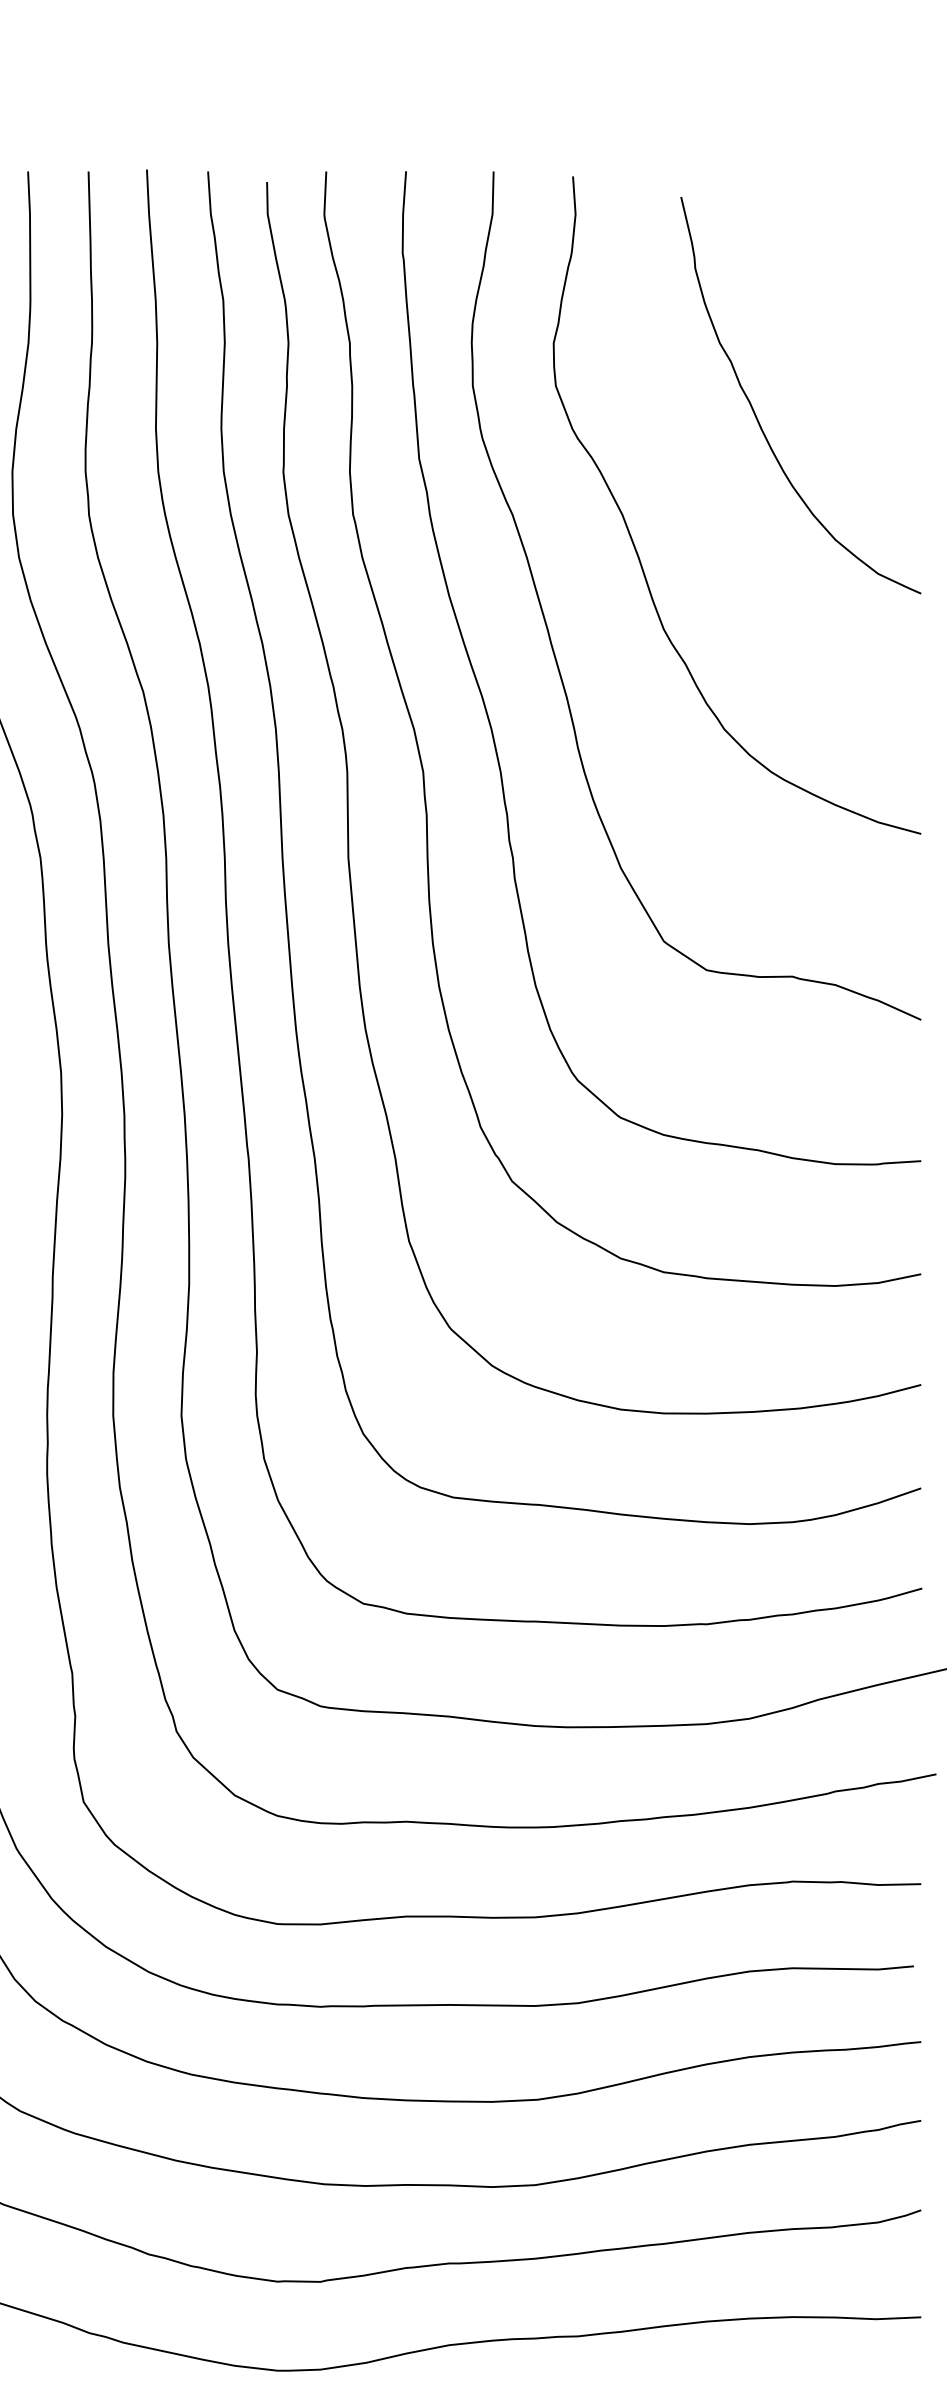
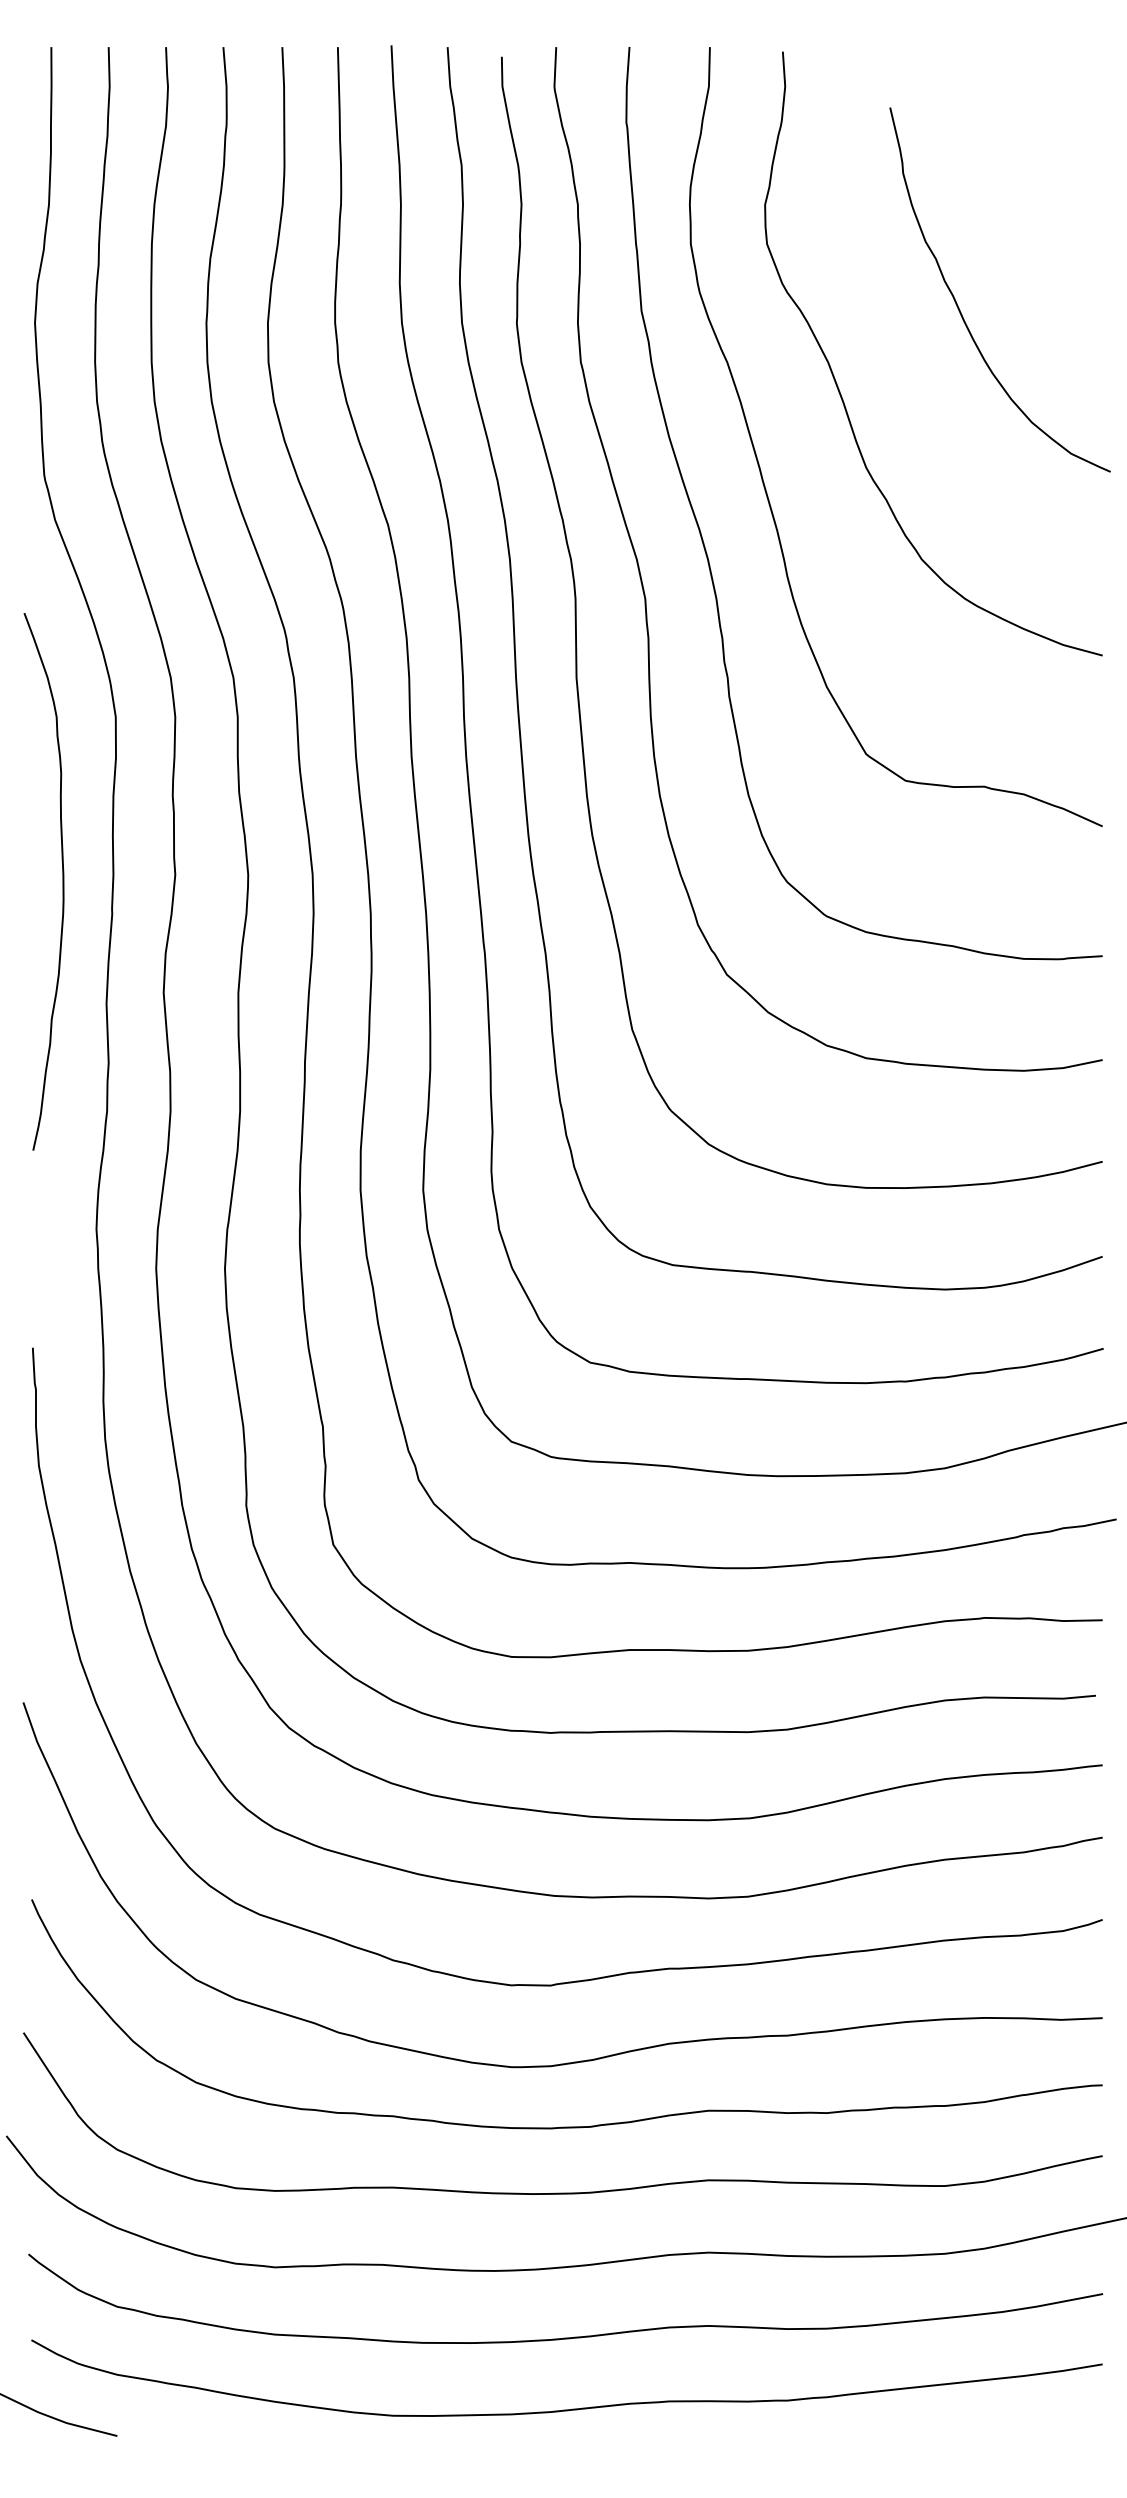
curve: (756, 414) -> (959, 307), moved

